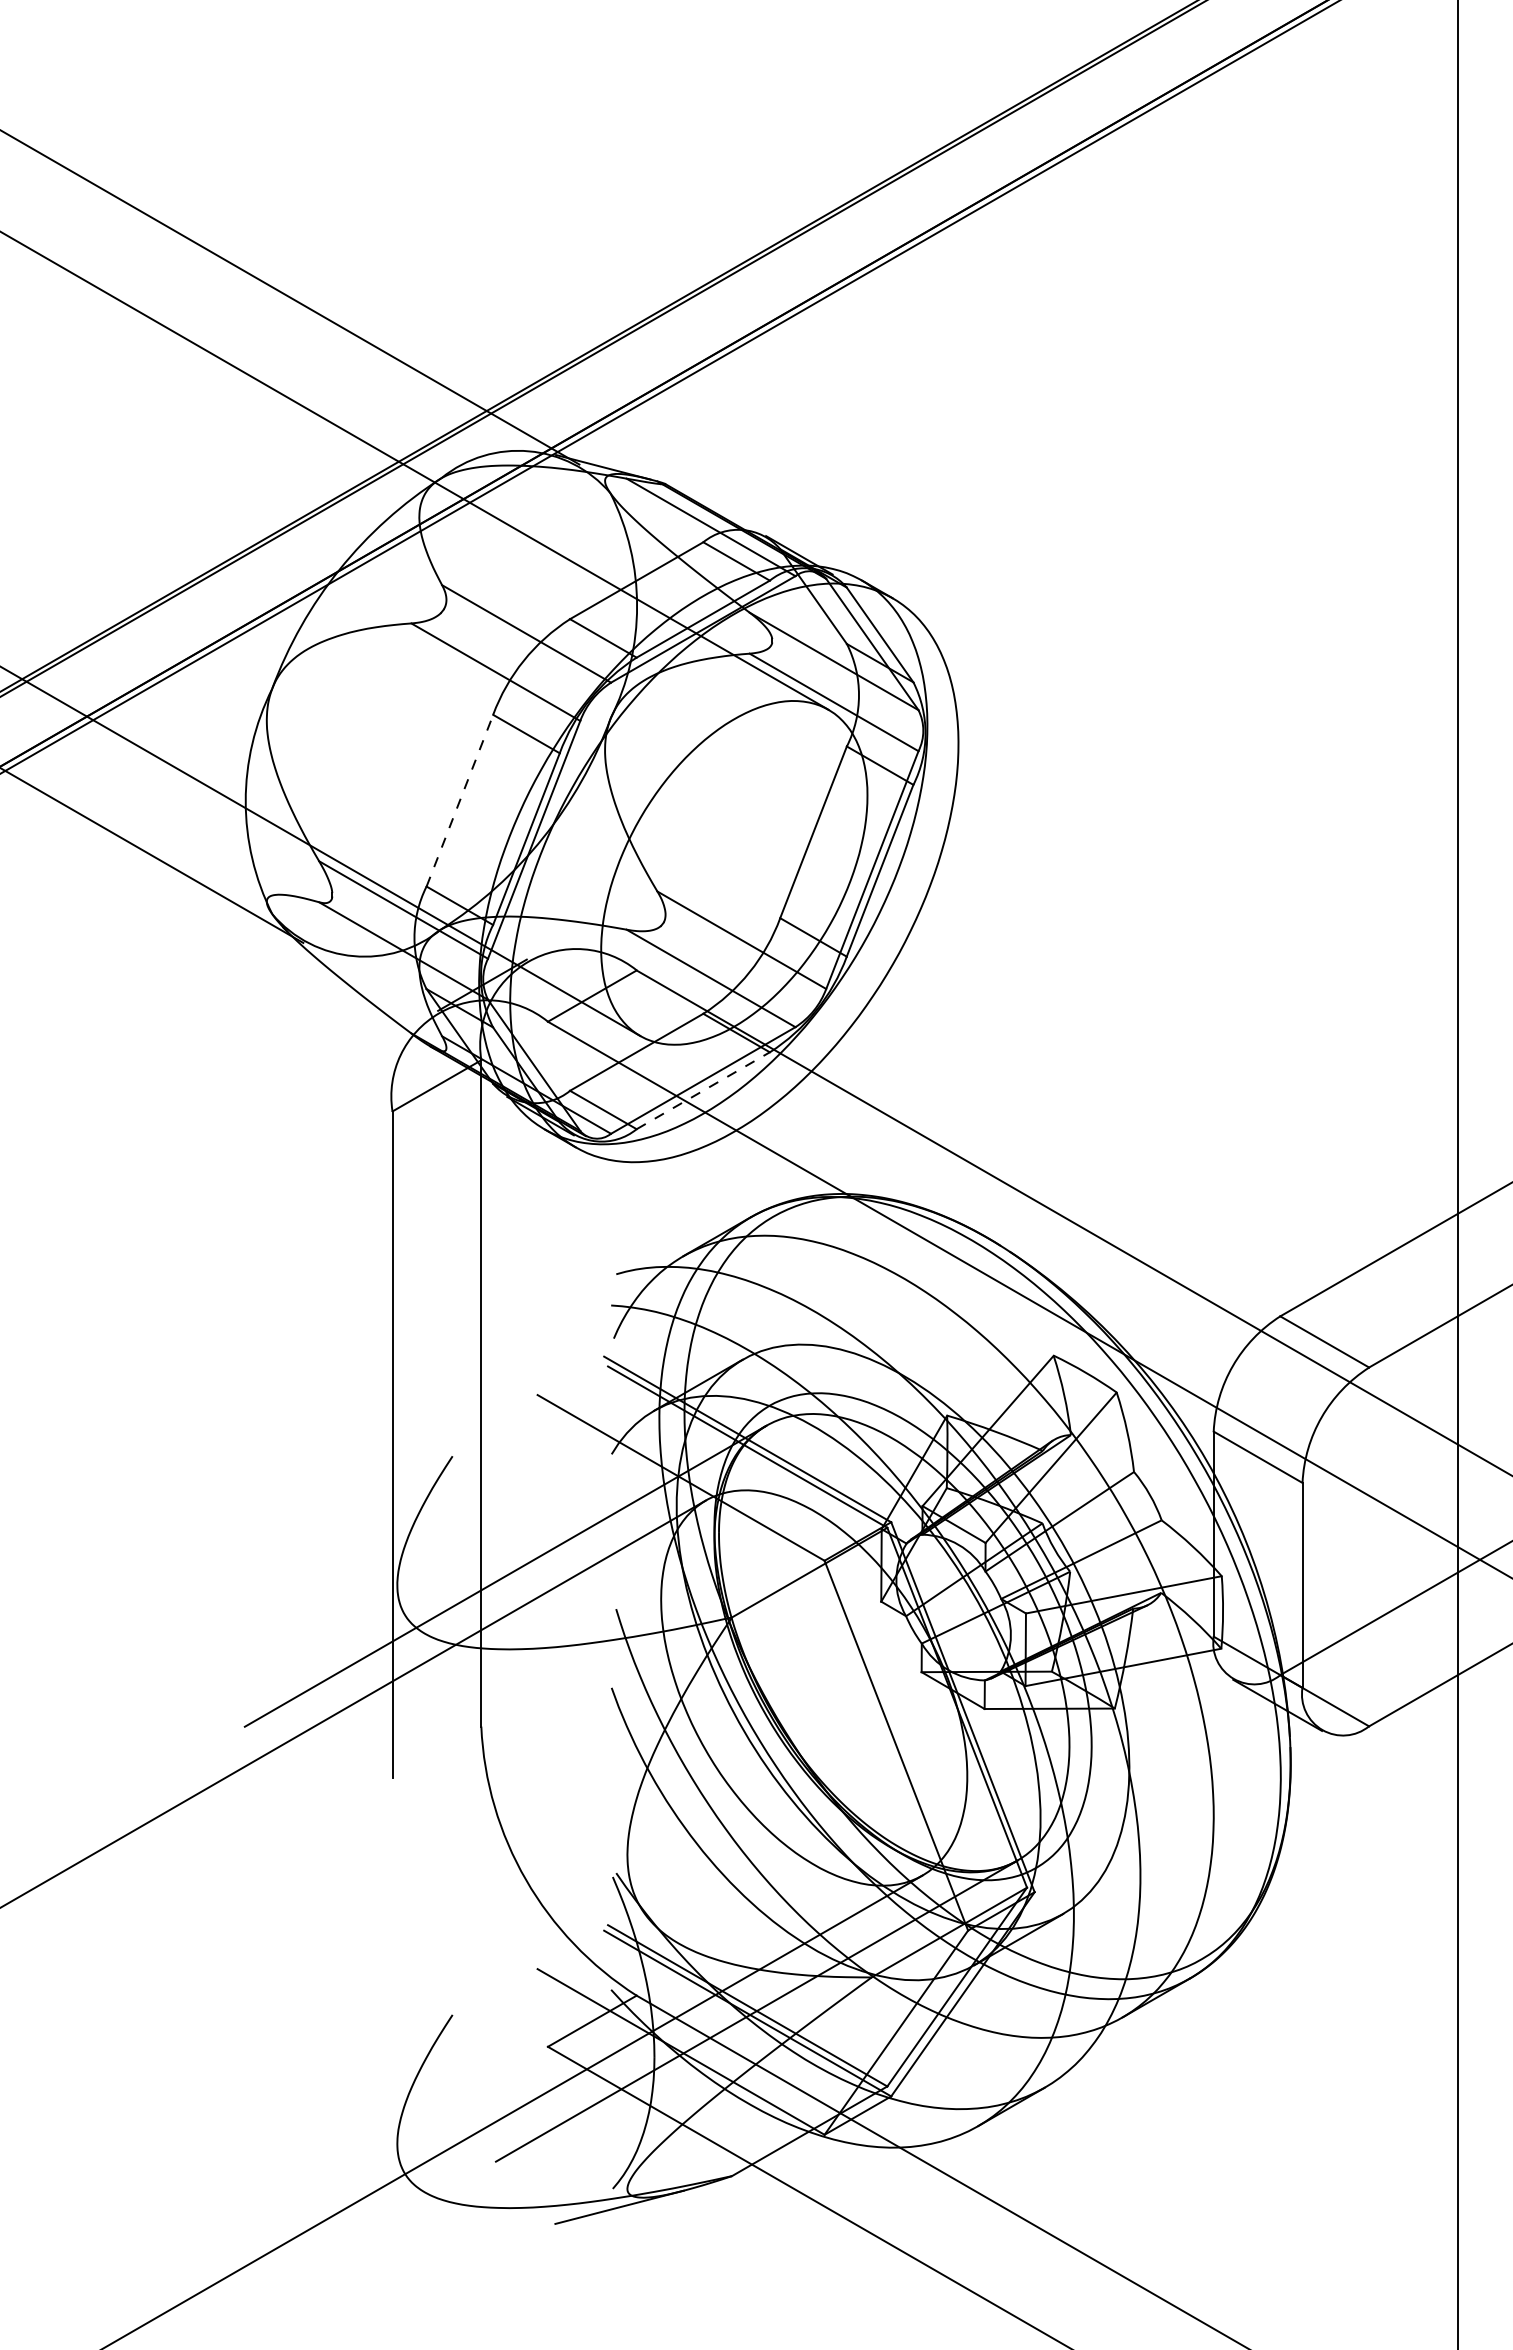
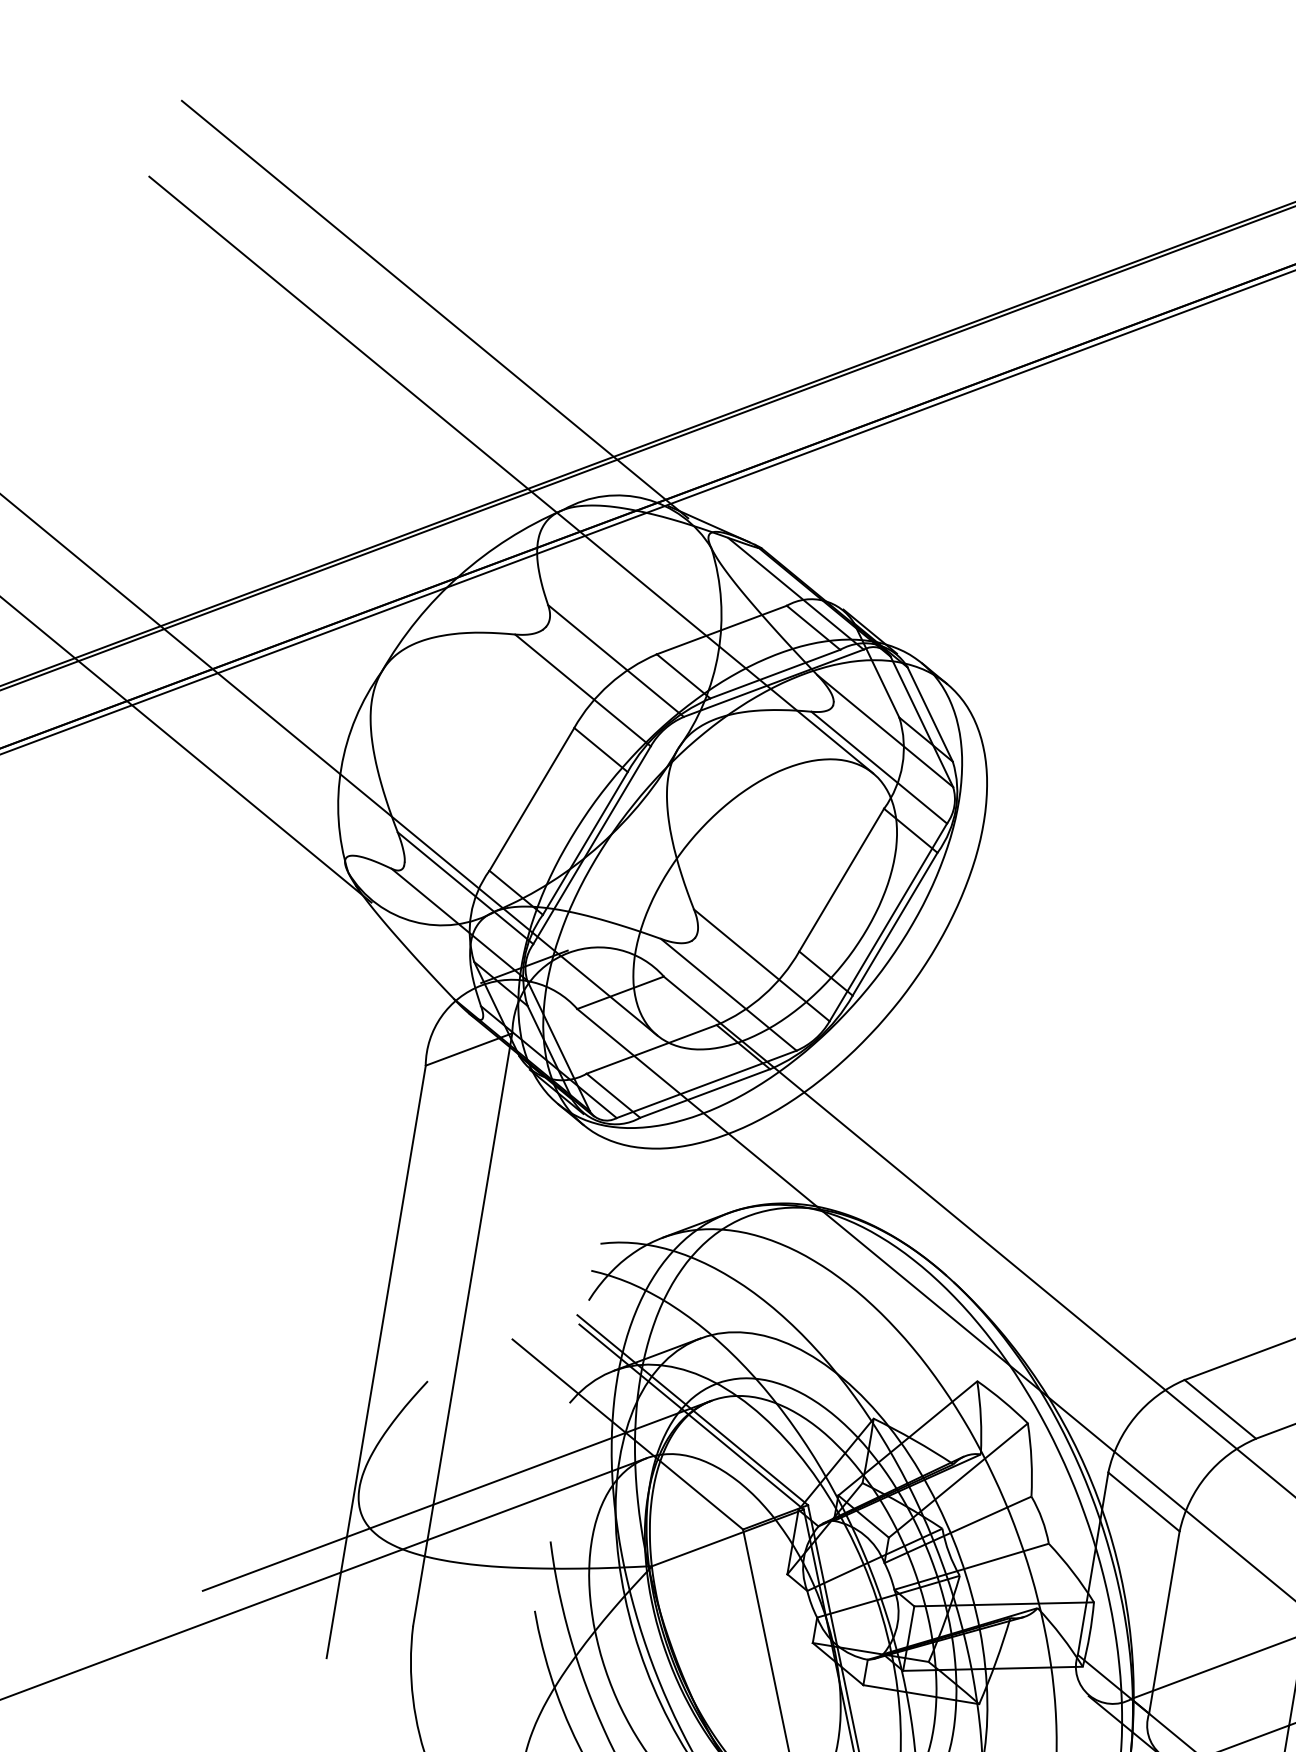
line: (460, 800) -> (532, 799), dashed -> solid
line: (703, 1090) -> (705, 1093), dashed -> solid

